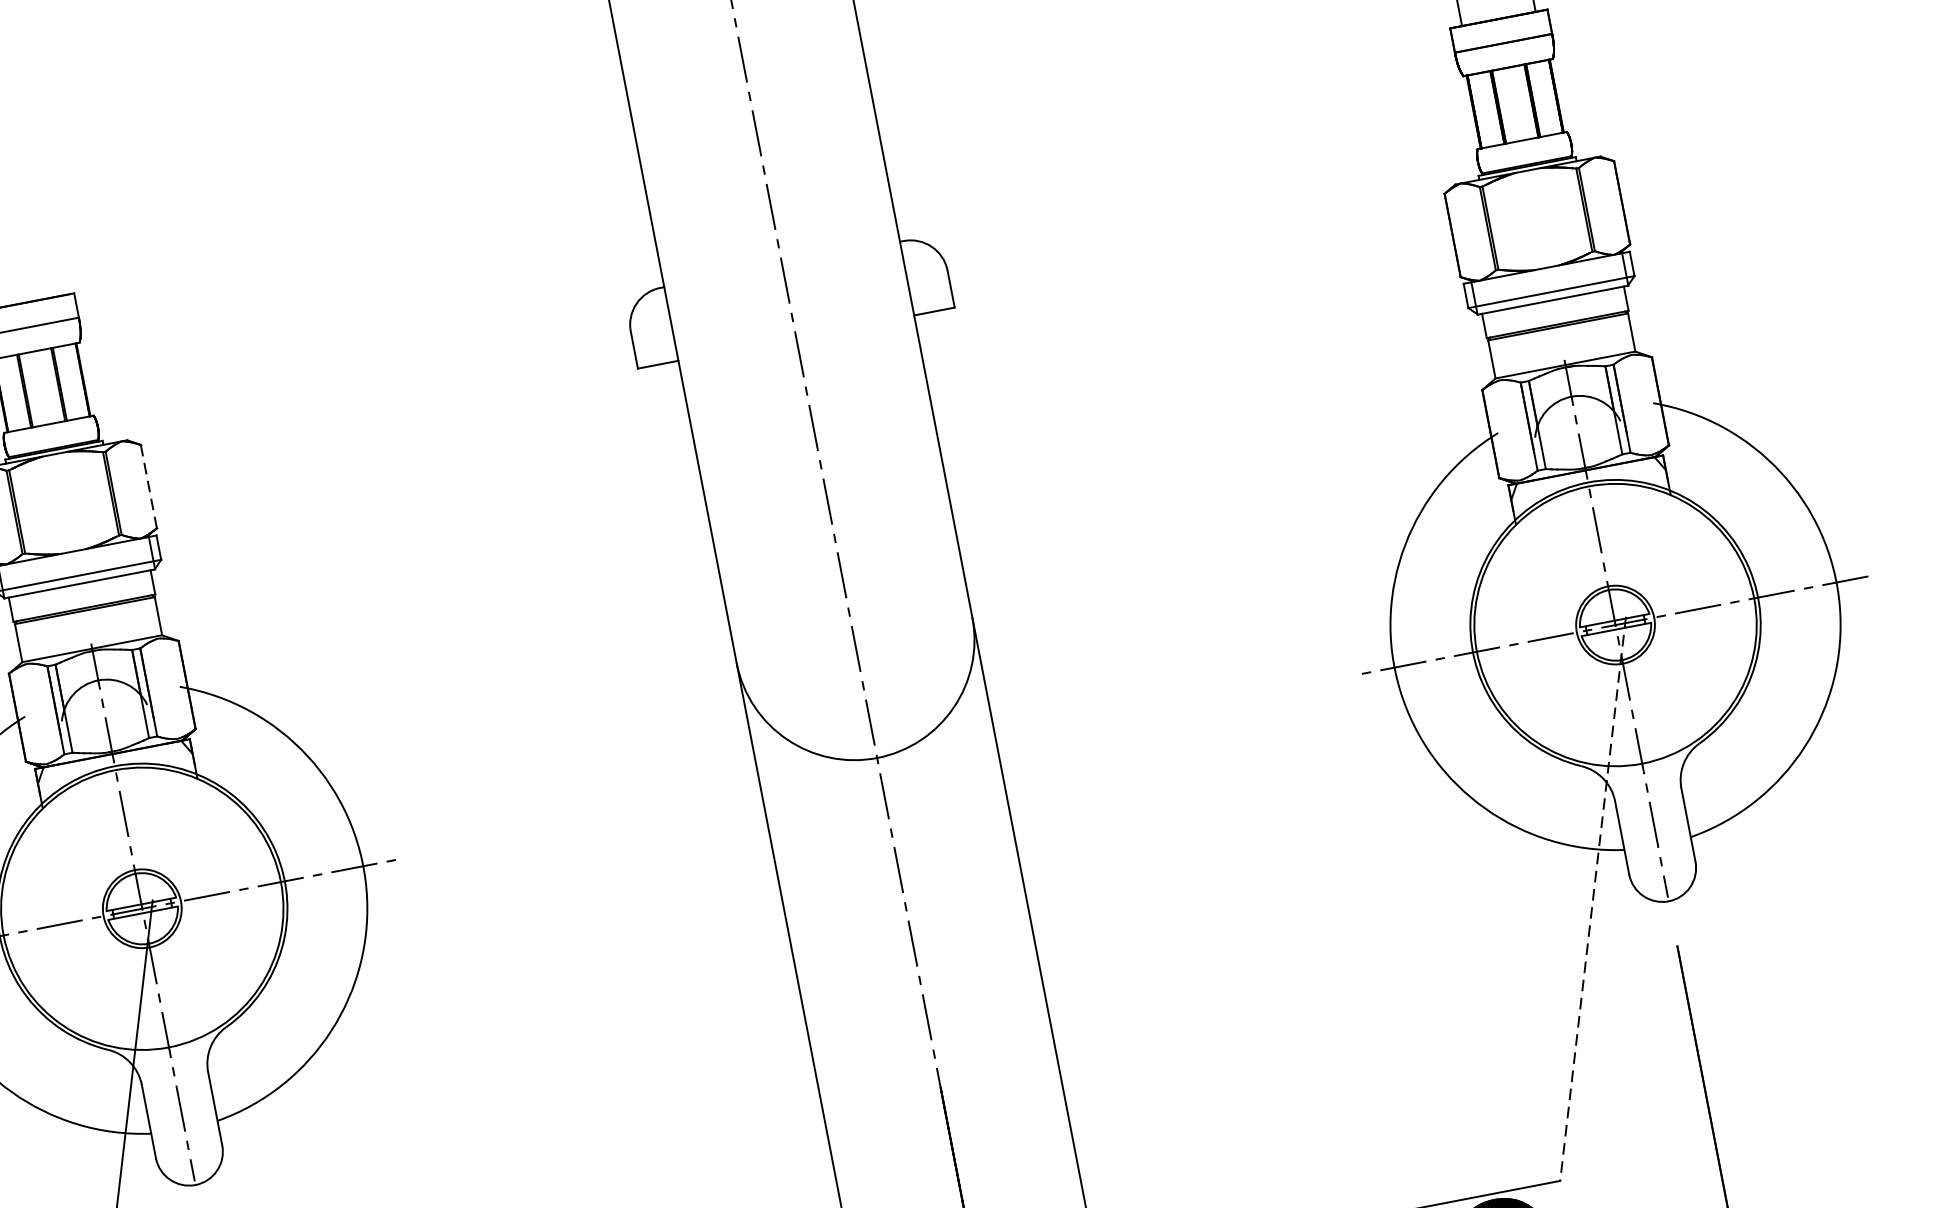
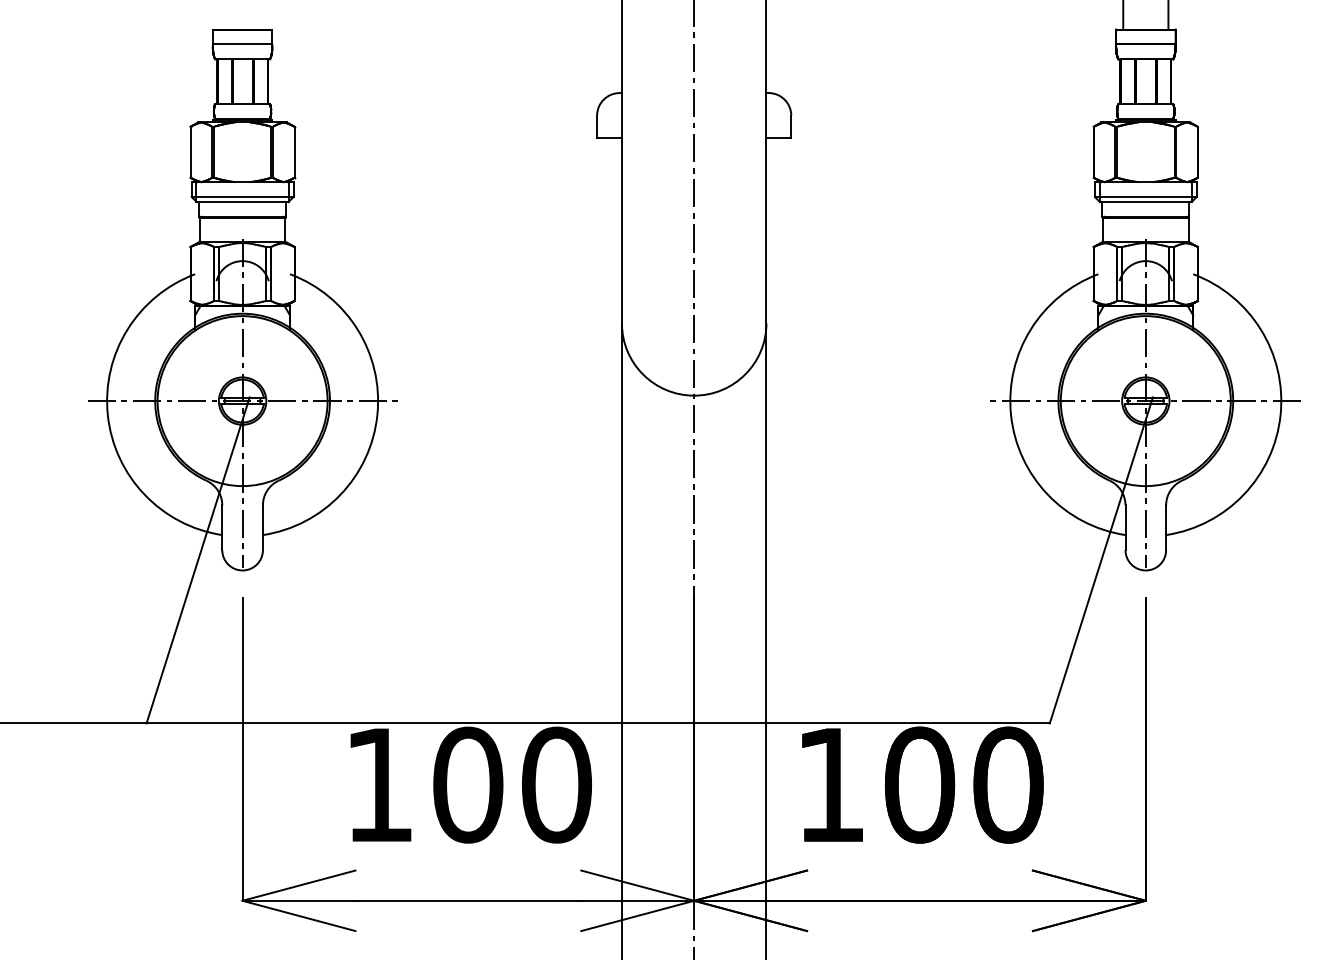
line: (148, 486) -> (294, 152), dashed -> solid
line: (1593, 898) -> (1101, 560), dashed -> solid

